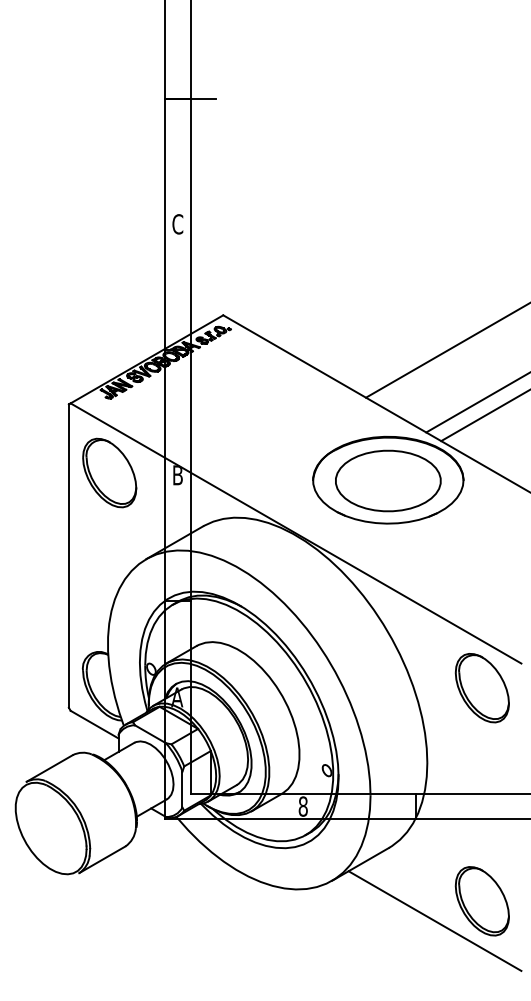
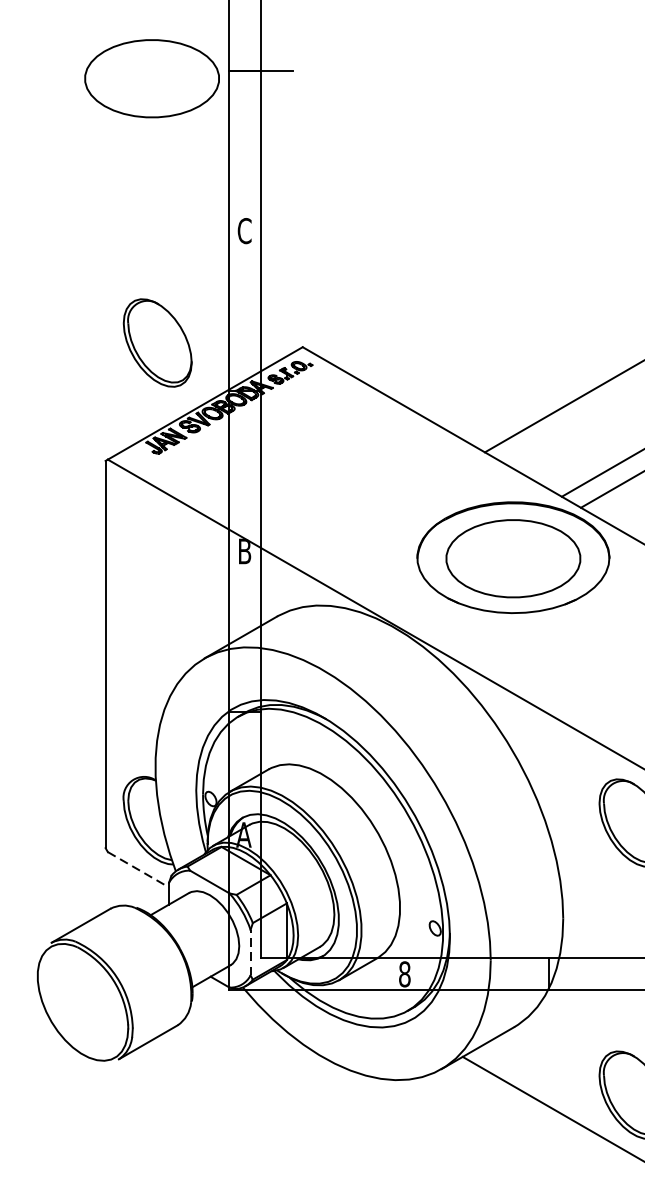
part: (105, 104) -> (152, 78), added
part: (109, 472) -> (157, 342), moved
line: (94, 724) -> (138, 869), solid -> dashed
line: (182, 789) -> (250, 952), solid -> dashed

